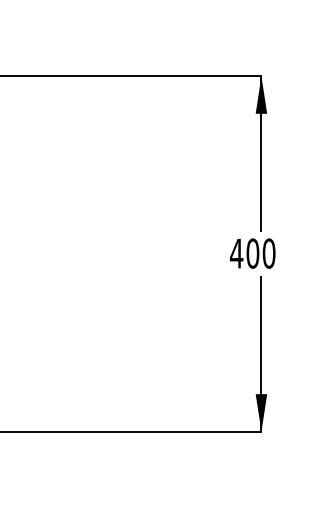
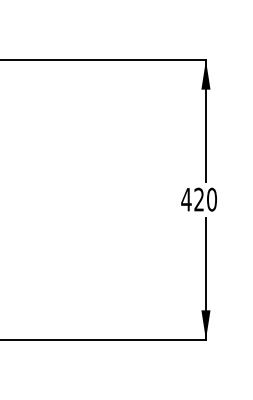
text: (253, 253) -> (199, 199), 400 -> 420

